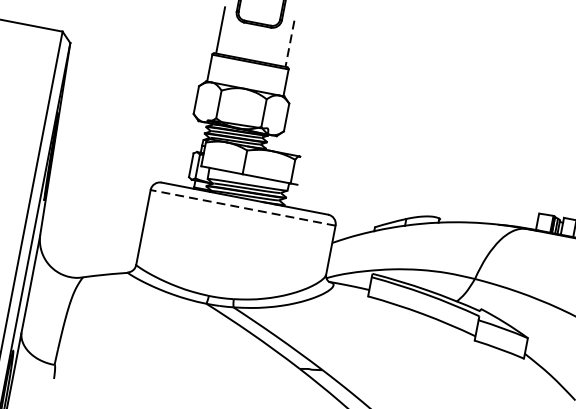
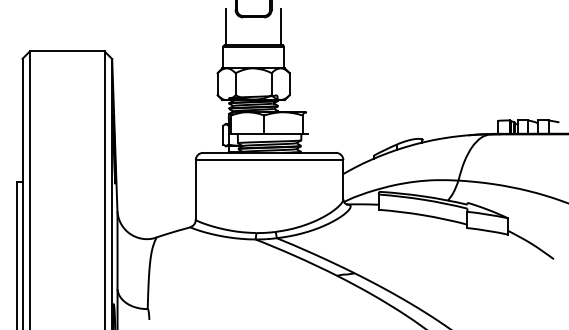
line: (290, 44) -> (281, 27), dashed -> solid
line: (242, 208) -> (269, 160), dashed -> solid

